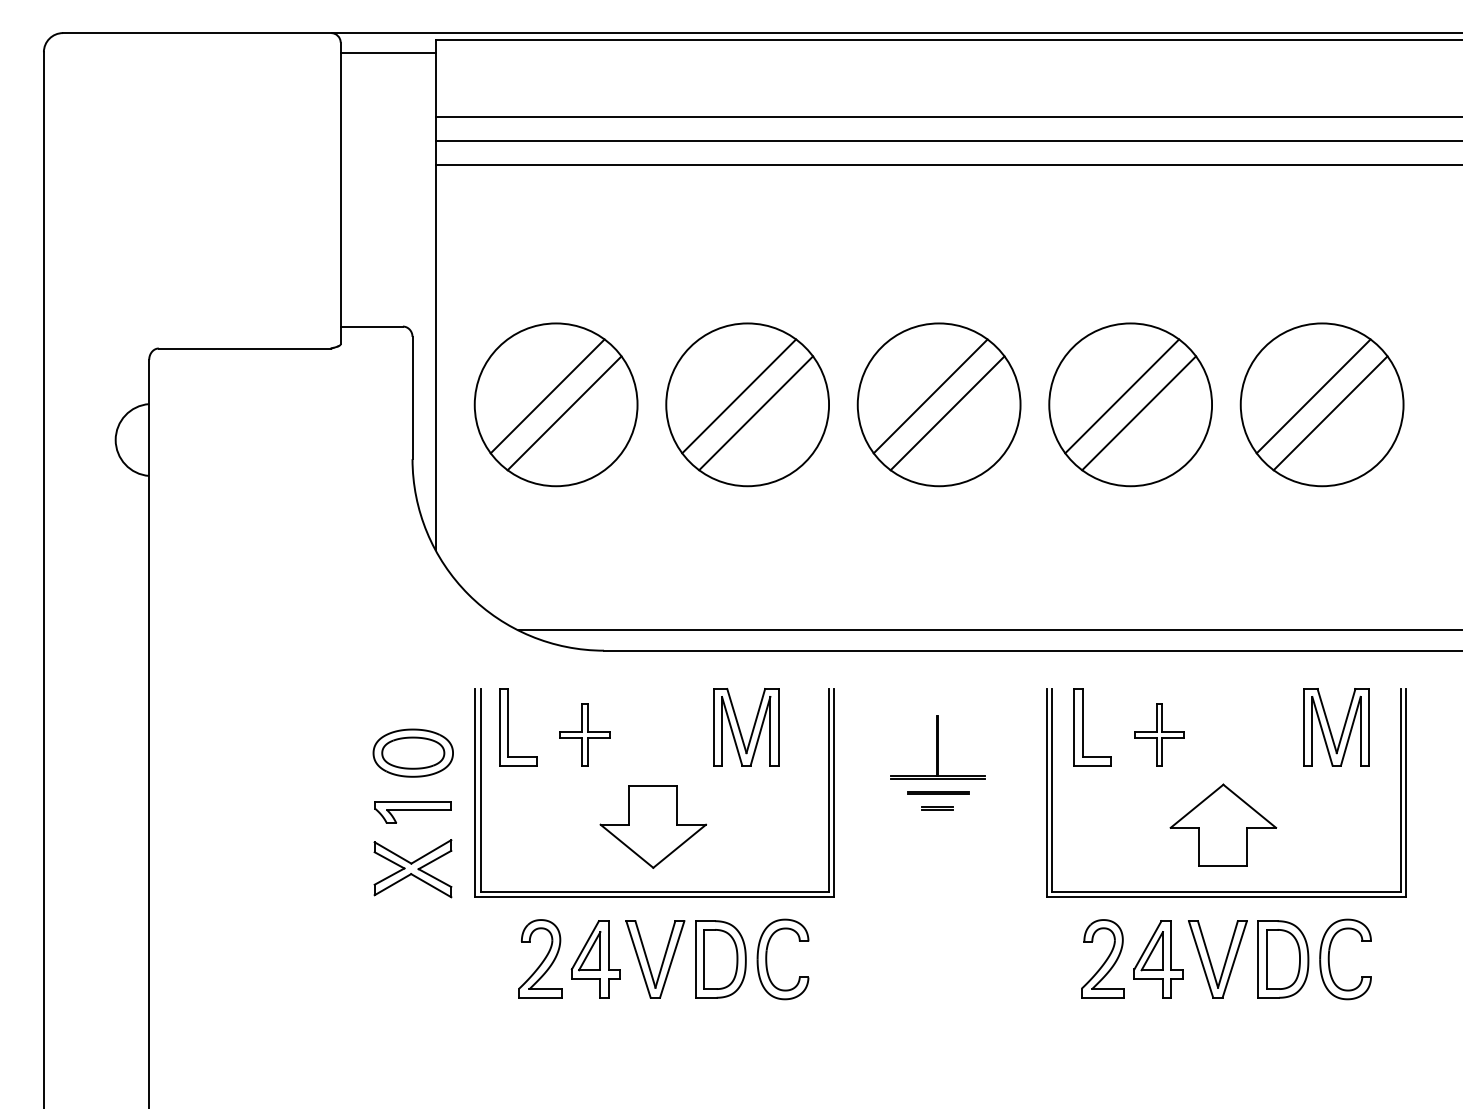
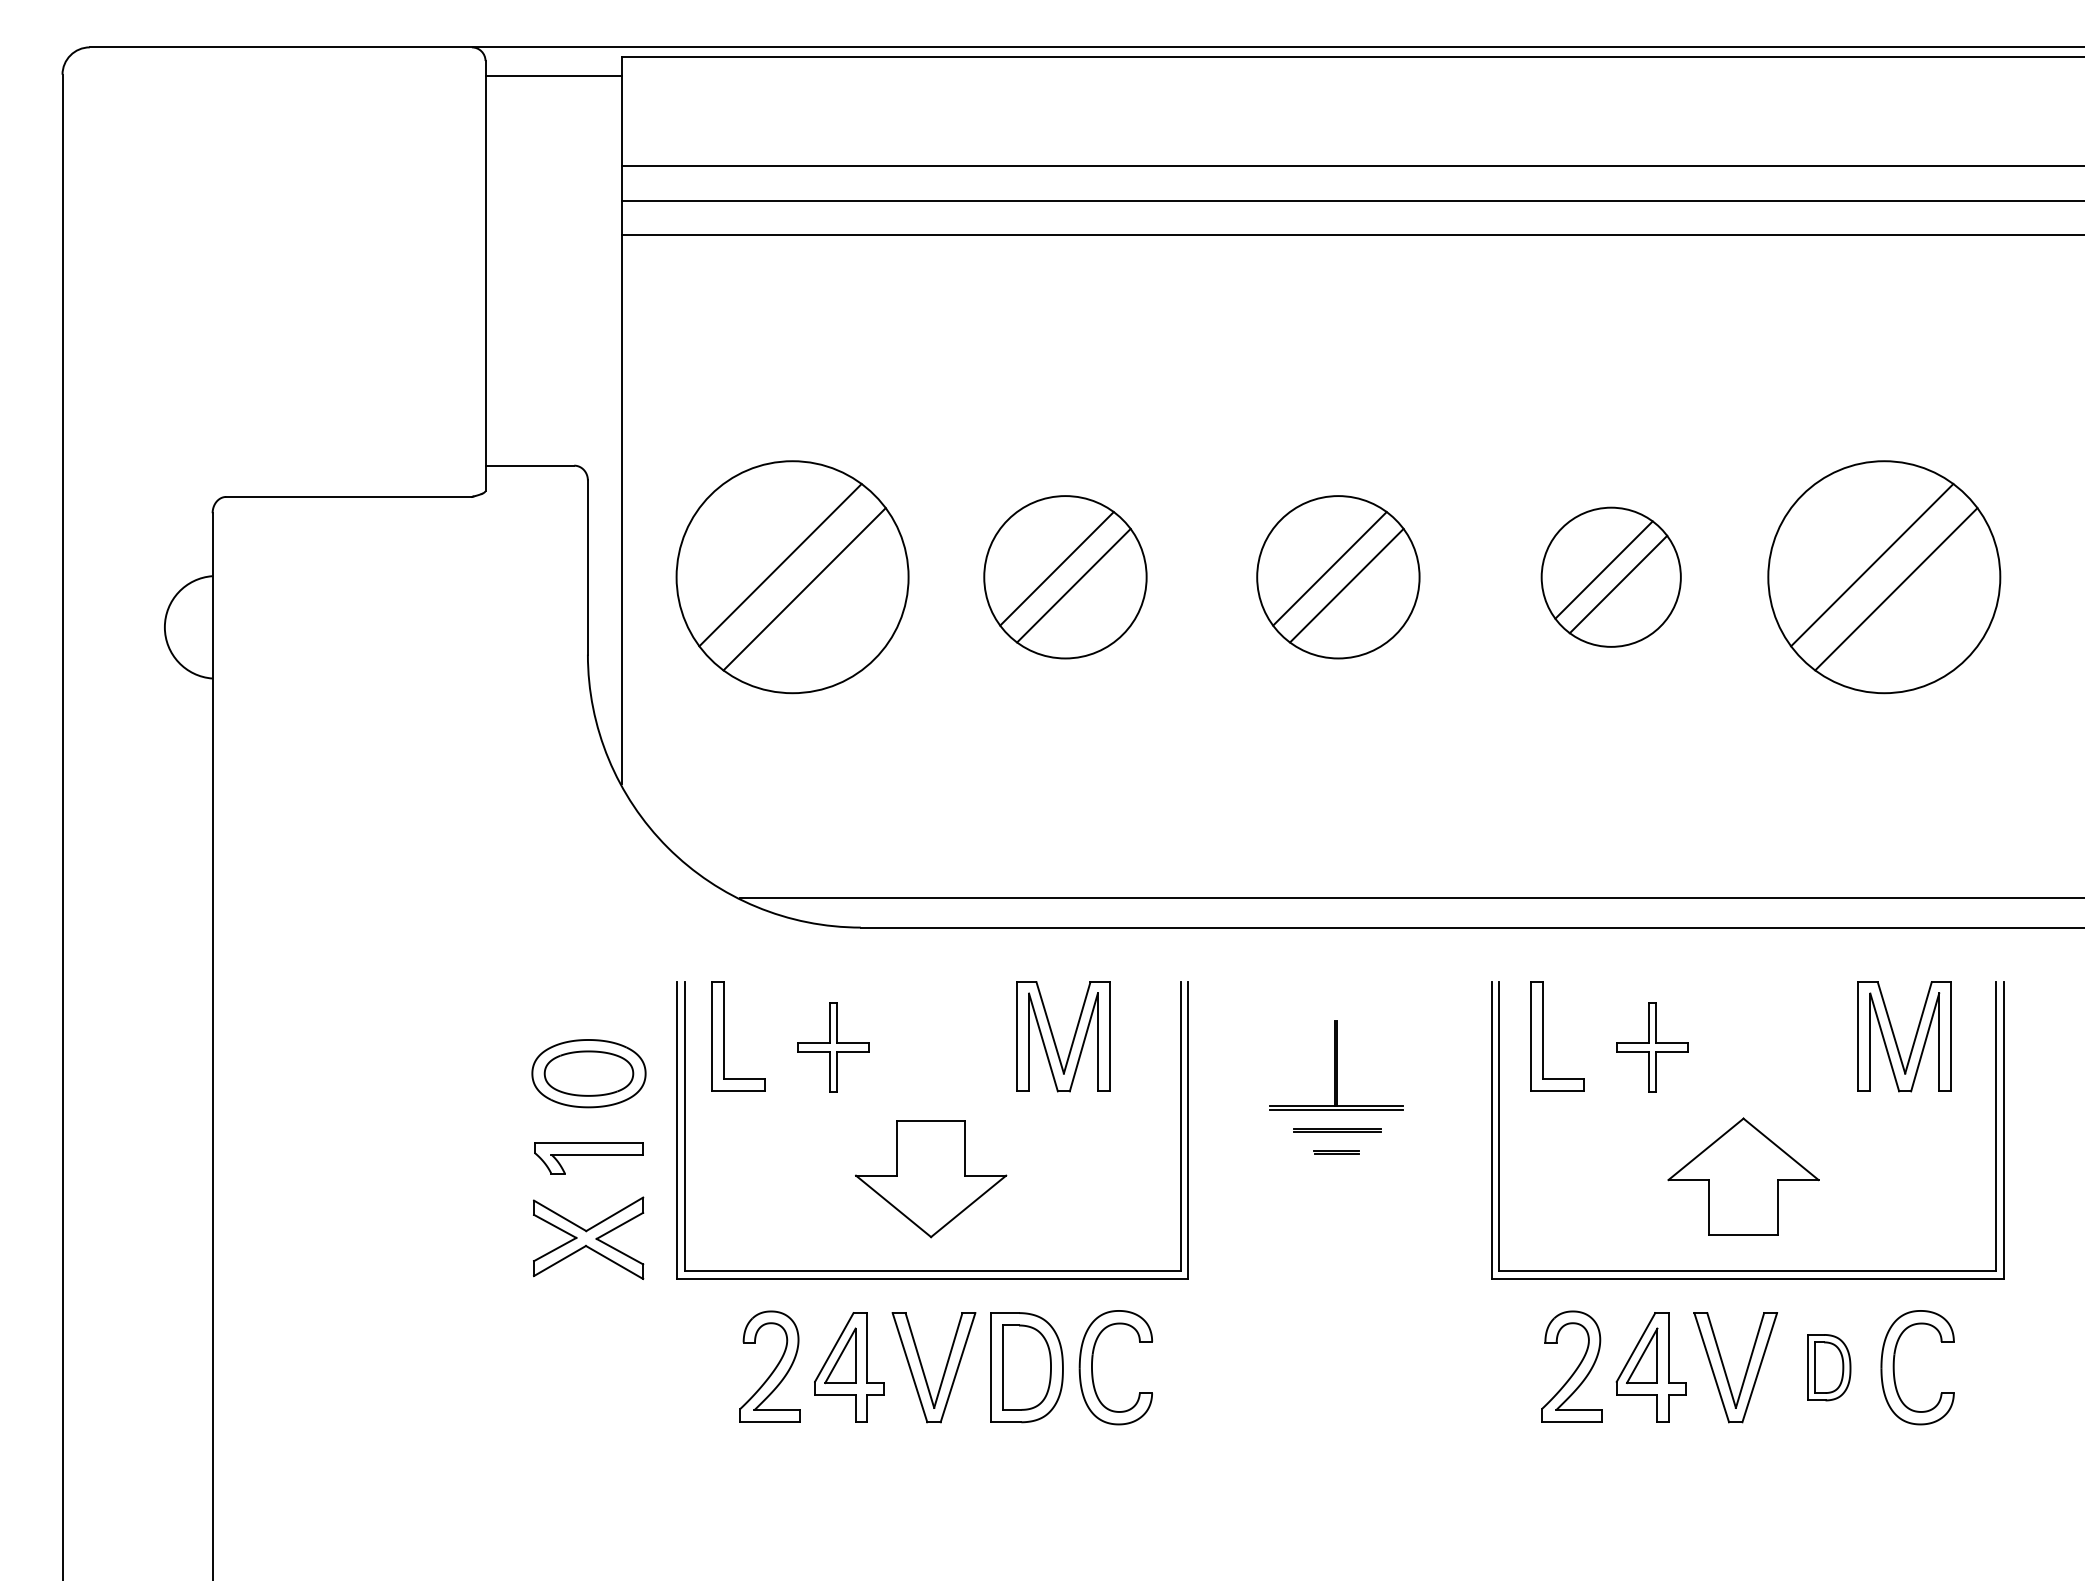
part: (747, 404) -> (1065, 576), size x0.7
part: (938, 404) -> (1337, 576), size x0.7
part: (1130, 404) -> (1611, 576), size x0.6
part: (1283, 959) -> (1829, 1367), size x0.6

